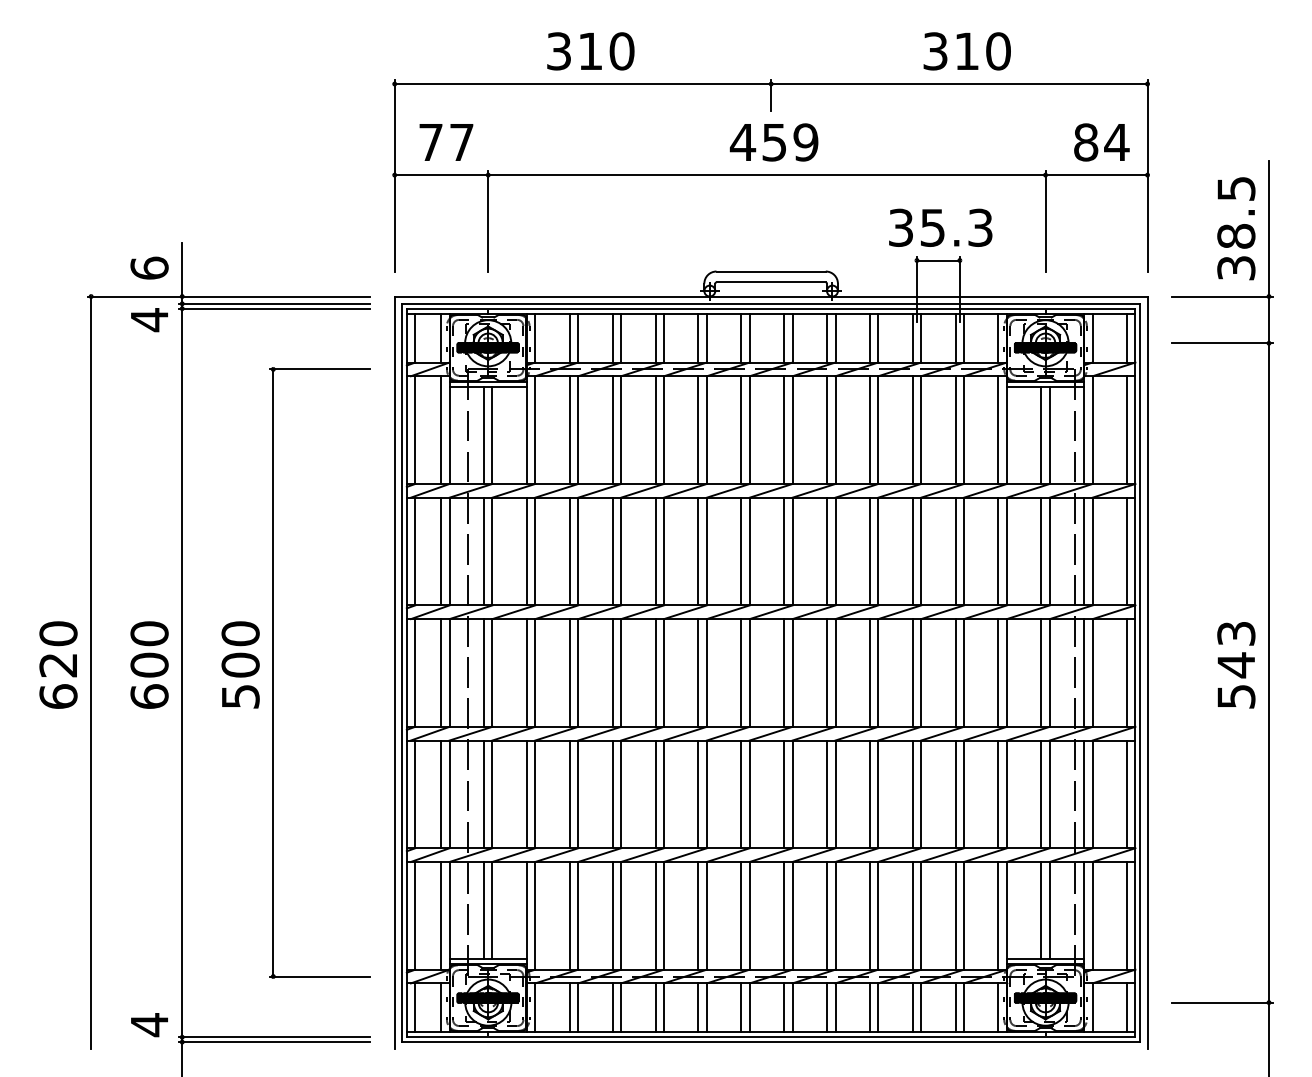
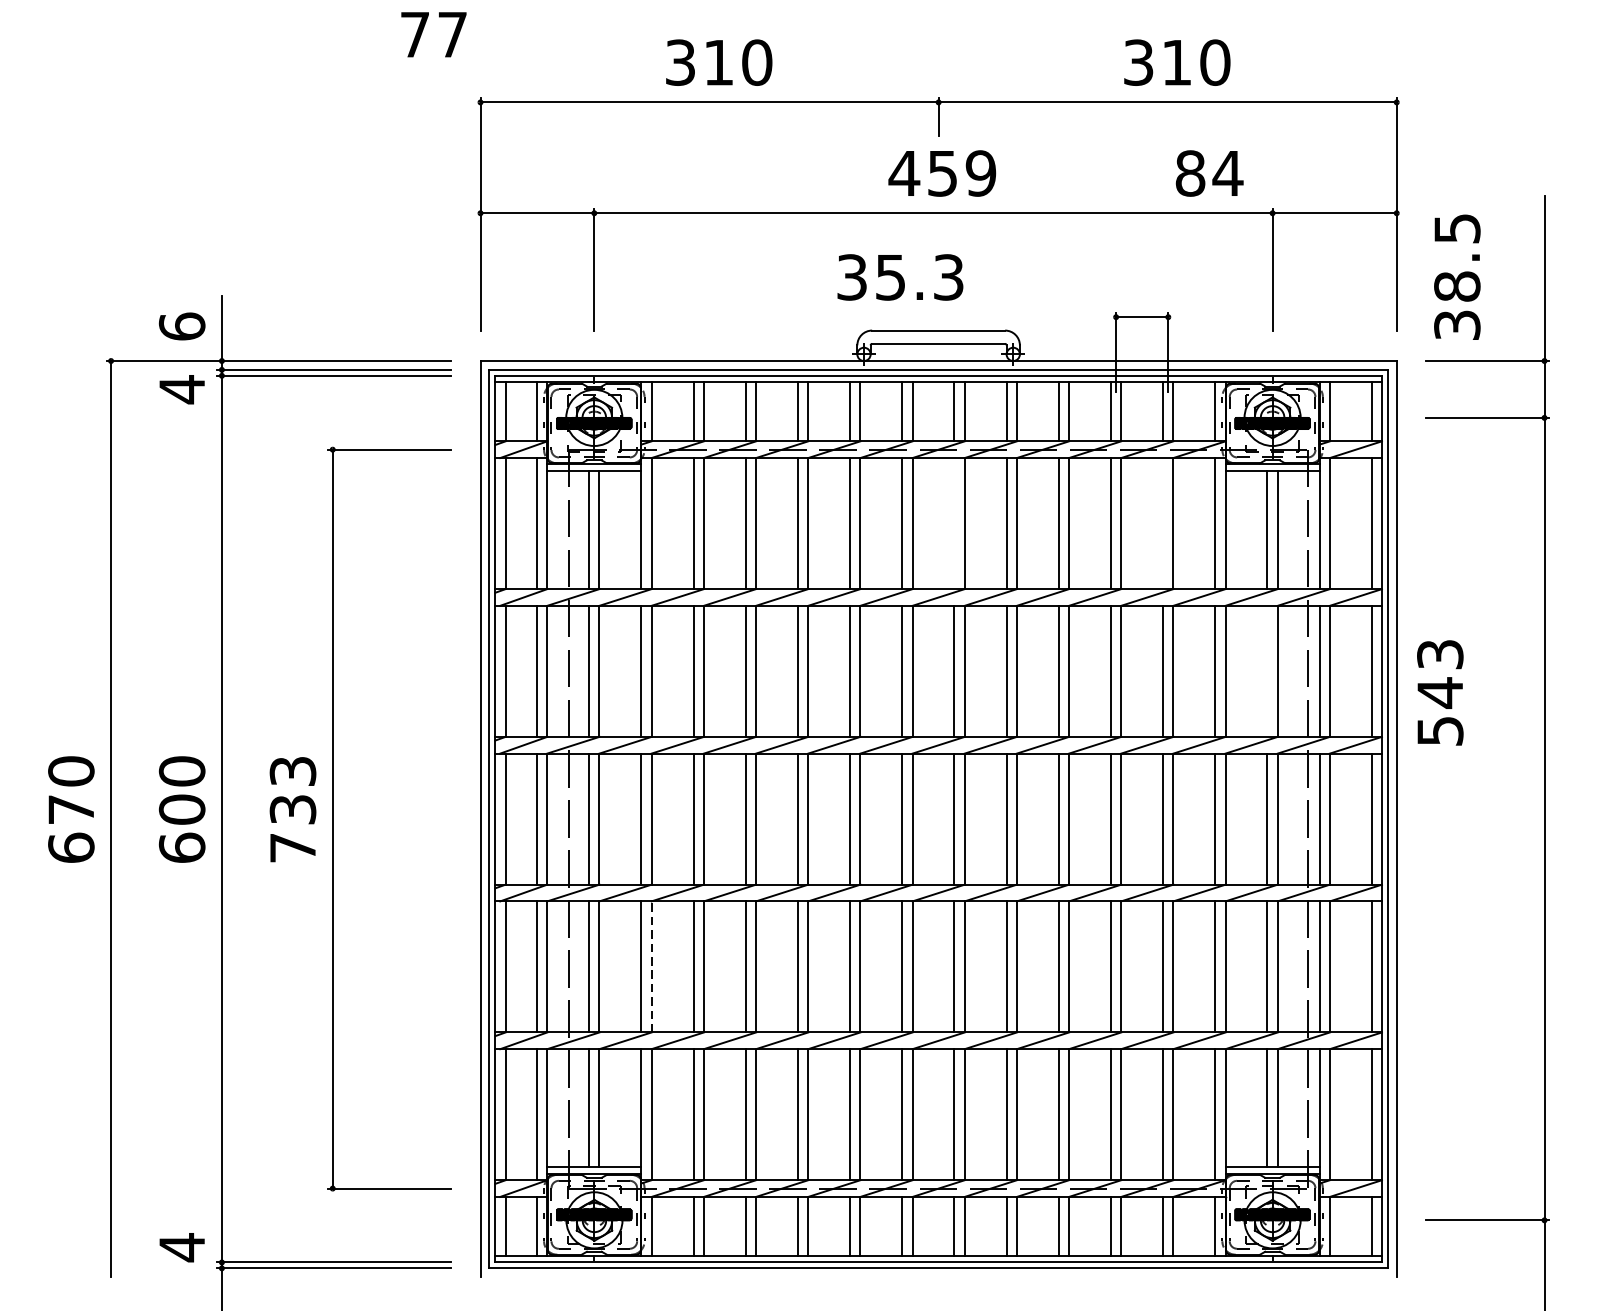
text: (446, 142) -> (434, 34), moved
text: (1101, 142) -> (1209, 173), moved
text: (940, 227) -> (900, 277), moved
text: (1236, 228) -> (1457, 277), moved
line: (784, 429) -> (954, 522), removed
line: (955, 429) -> (1162, 522), removed
line: (1041, 551) -> (1267, 671), removed
text: (240, 664) -> (292, 808), 500 -> 733
text: (57, 665) -> (70, 810), 620 -> 670
text: (1236, 665) -> (1440, 693), moved
line: (535, 794) -> (651, 967), solid -> dashed

